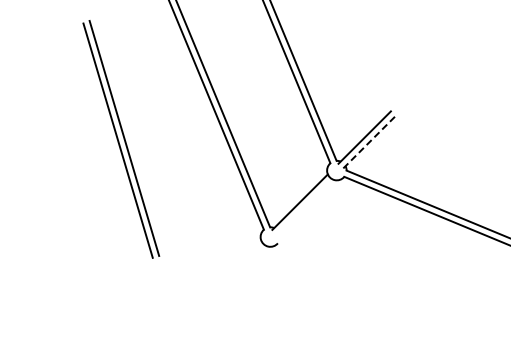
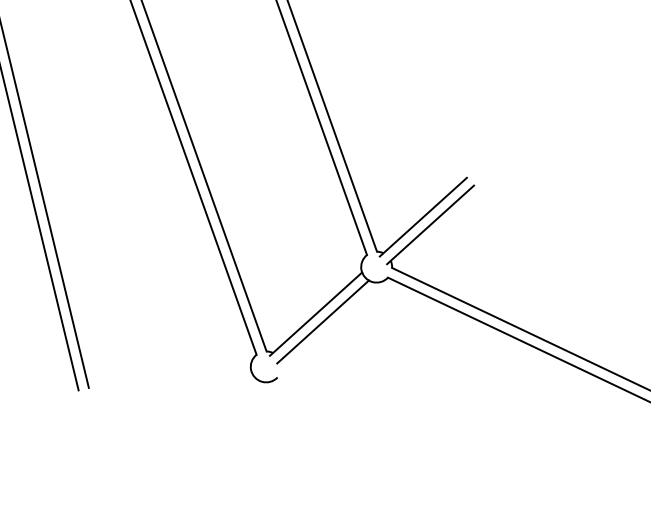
line: (369, 142) -> (430, 225), dashed -> solid
line: (304, 206) -> (322, 321), added

